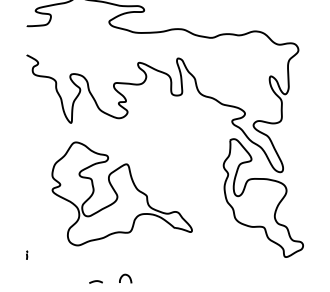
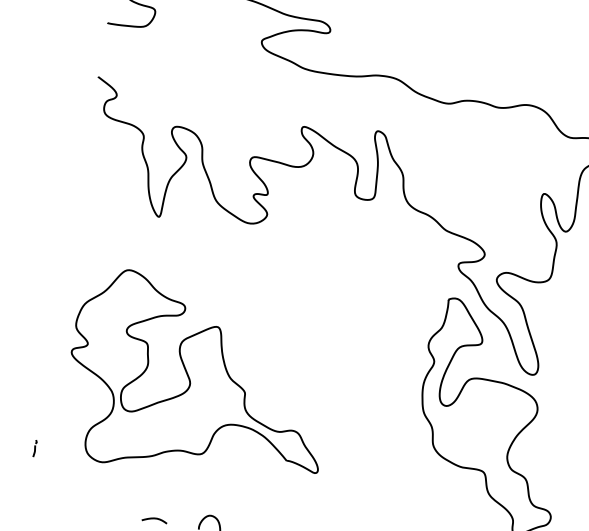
part: (121, 193) -> (198, 379), moved

